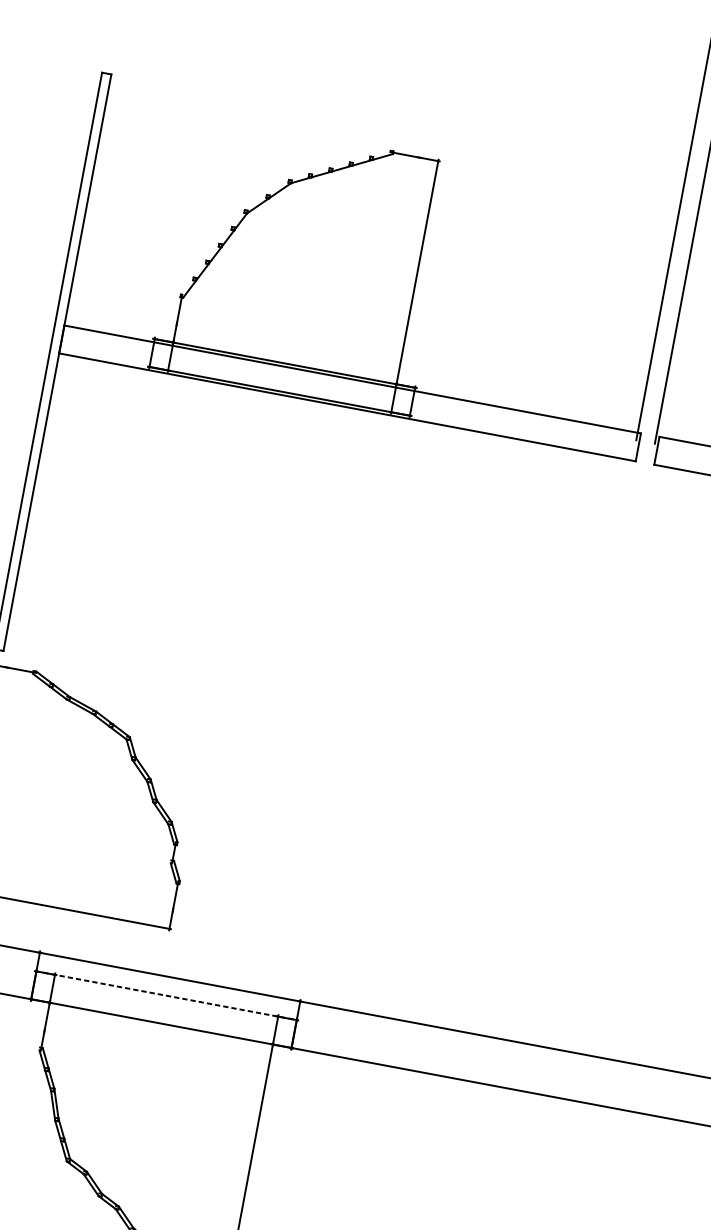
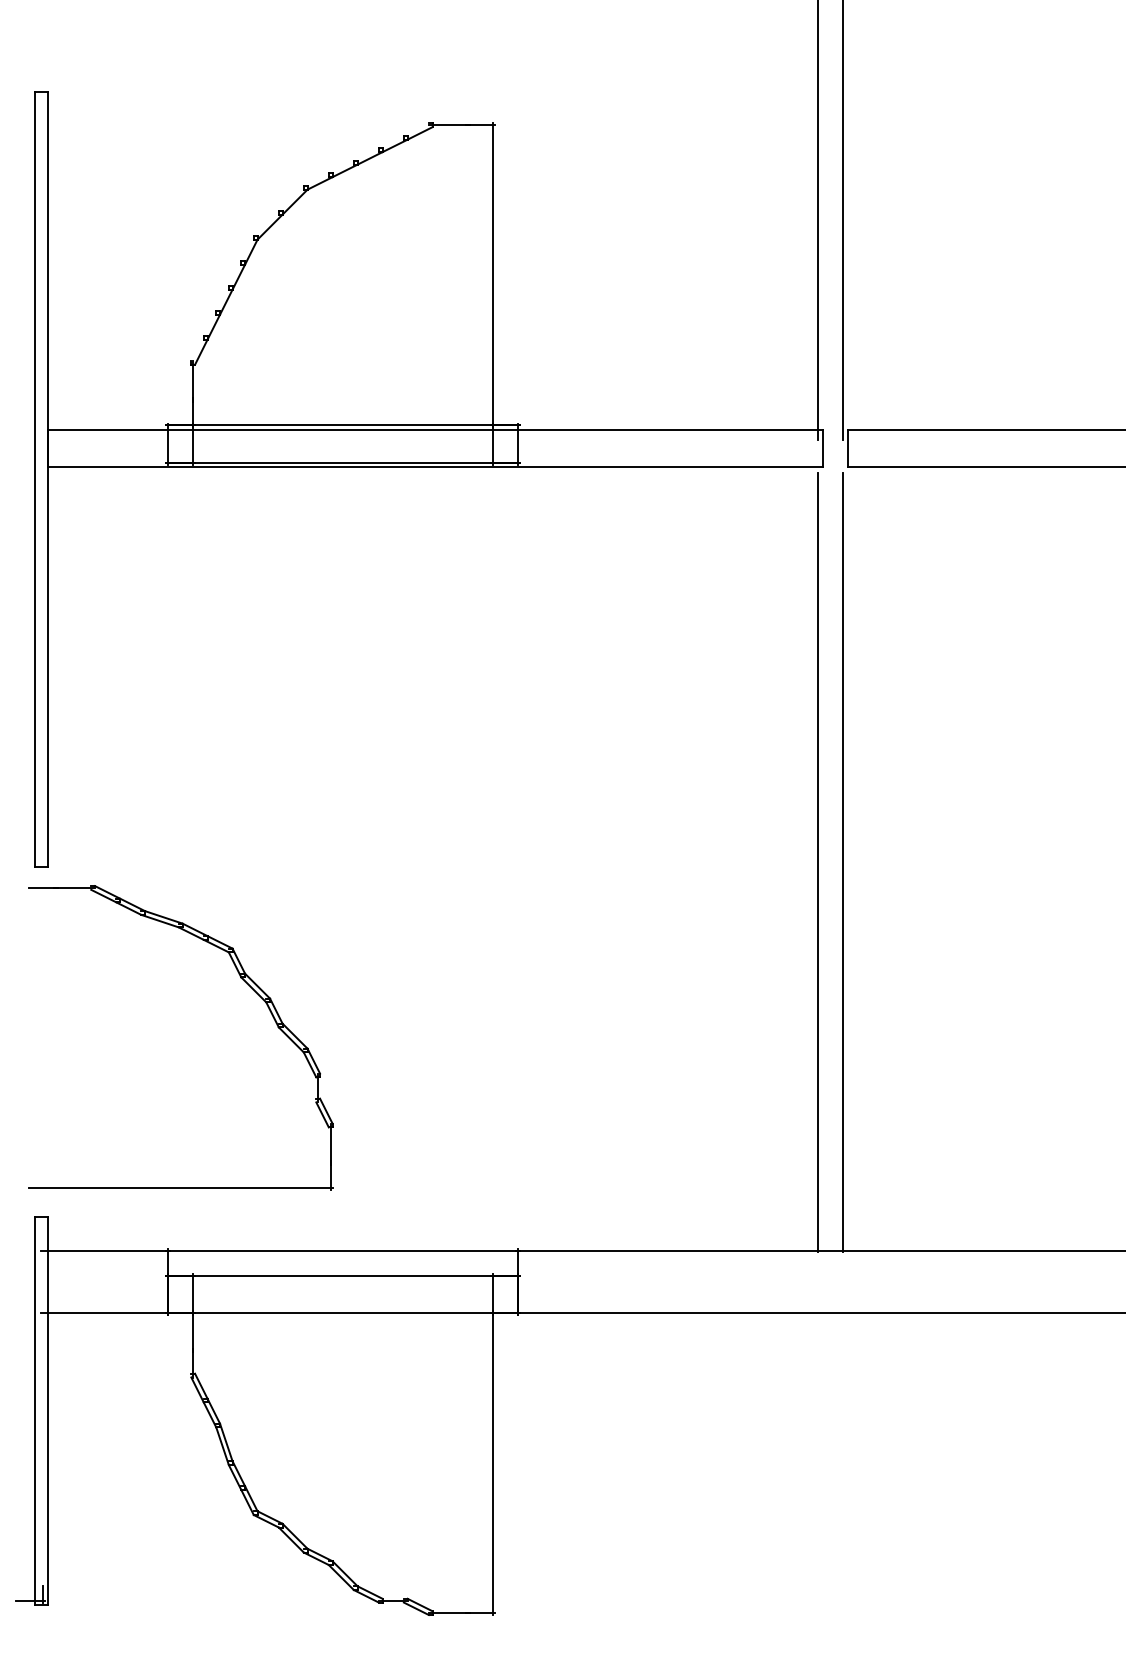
line: (577, 754) -> (818, 862), added
line: (596, 758) -> (843, 862), added
line: (166, 995) -> (343, 1275), dashed -> solid

